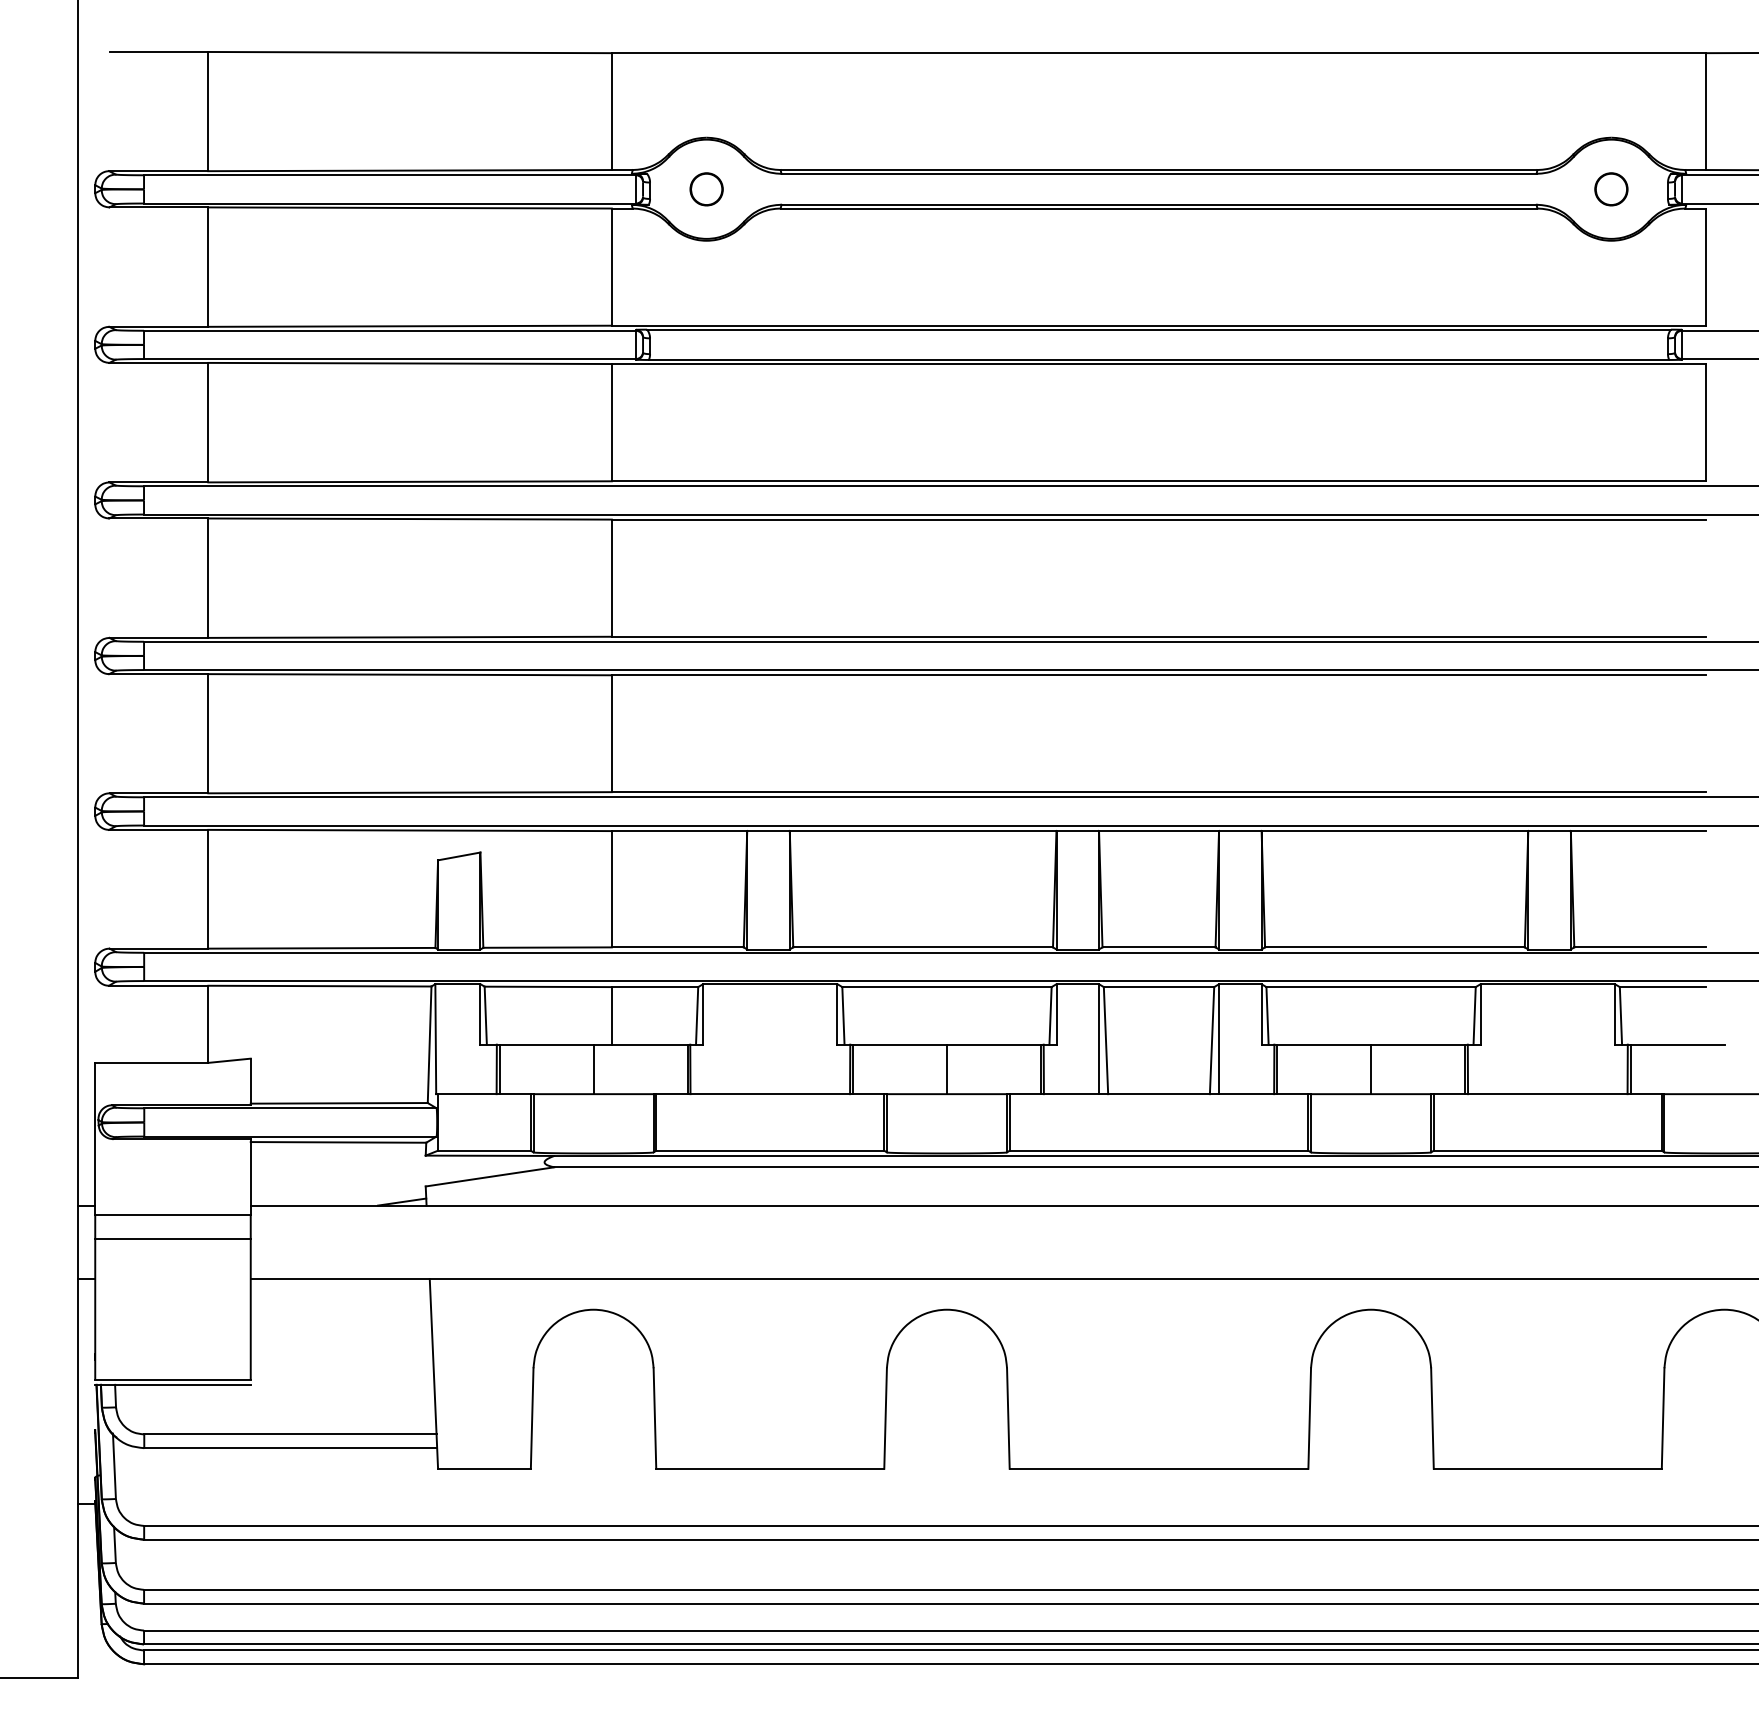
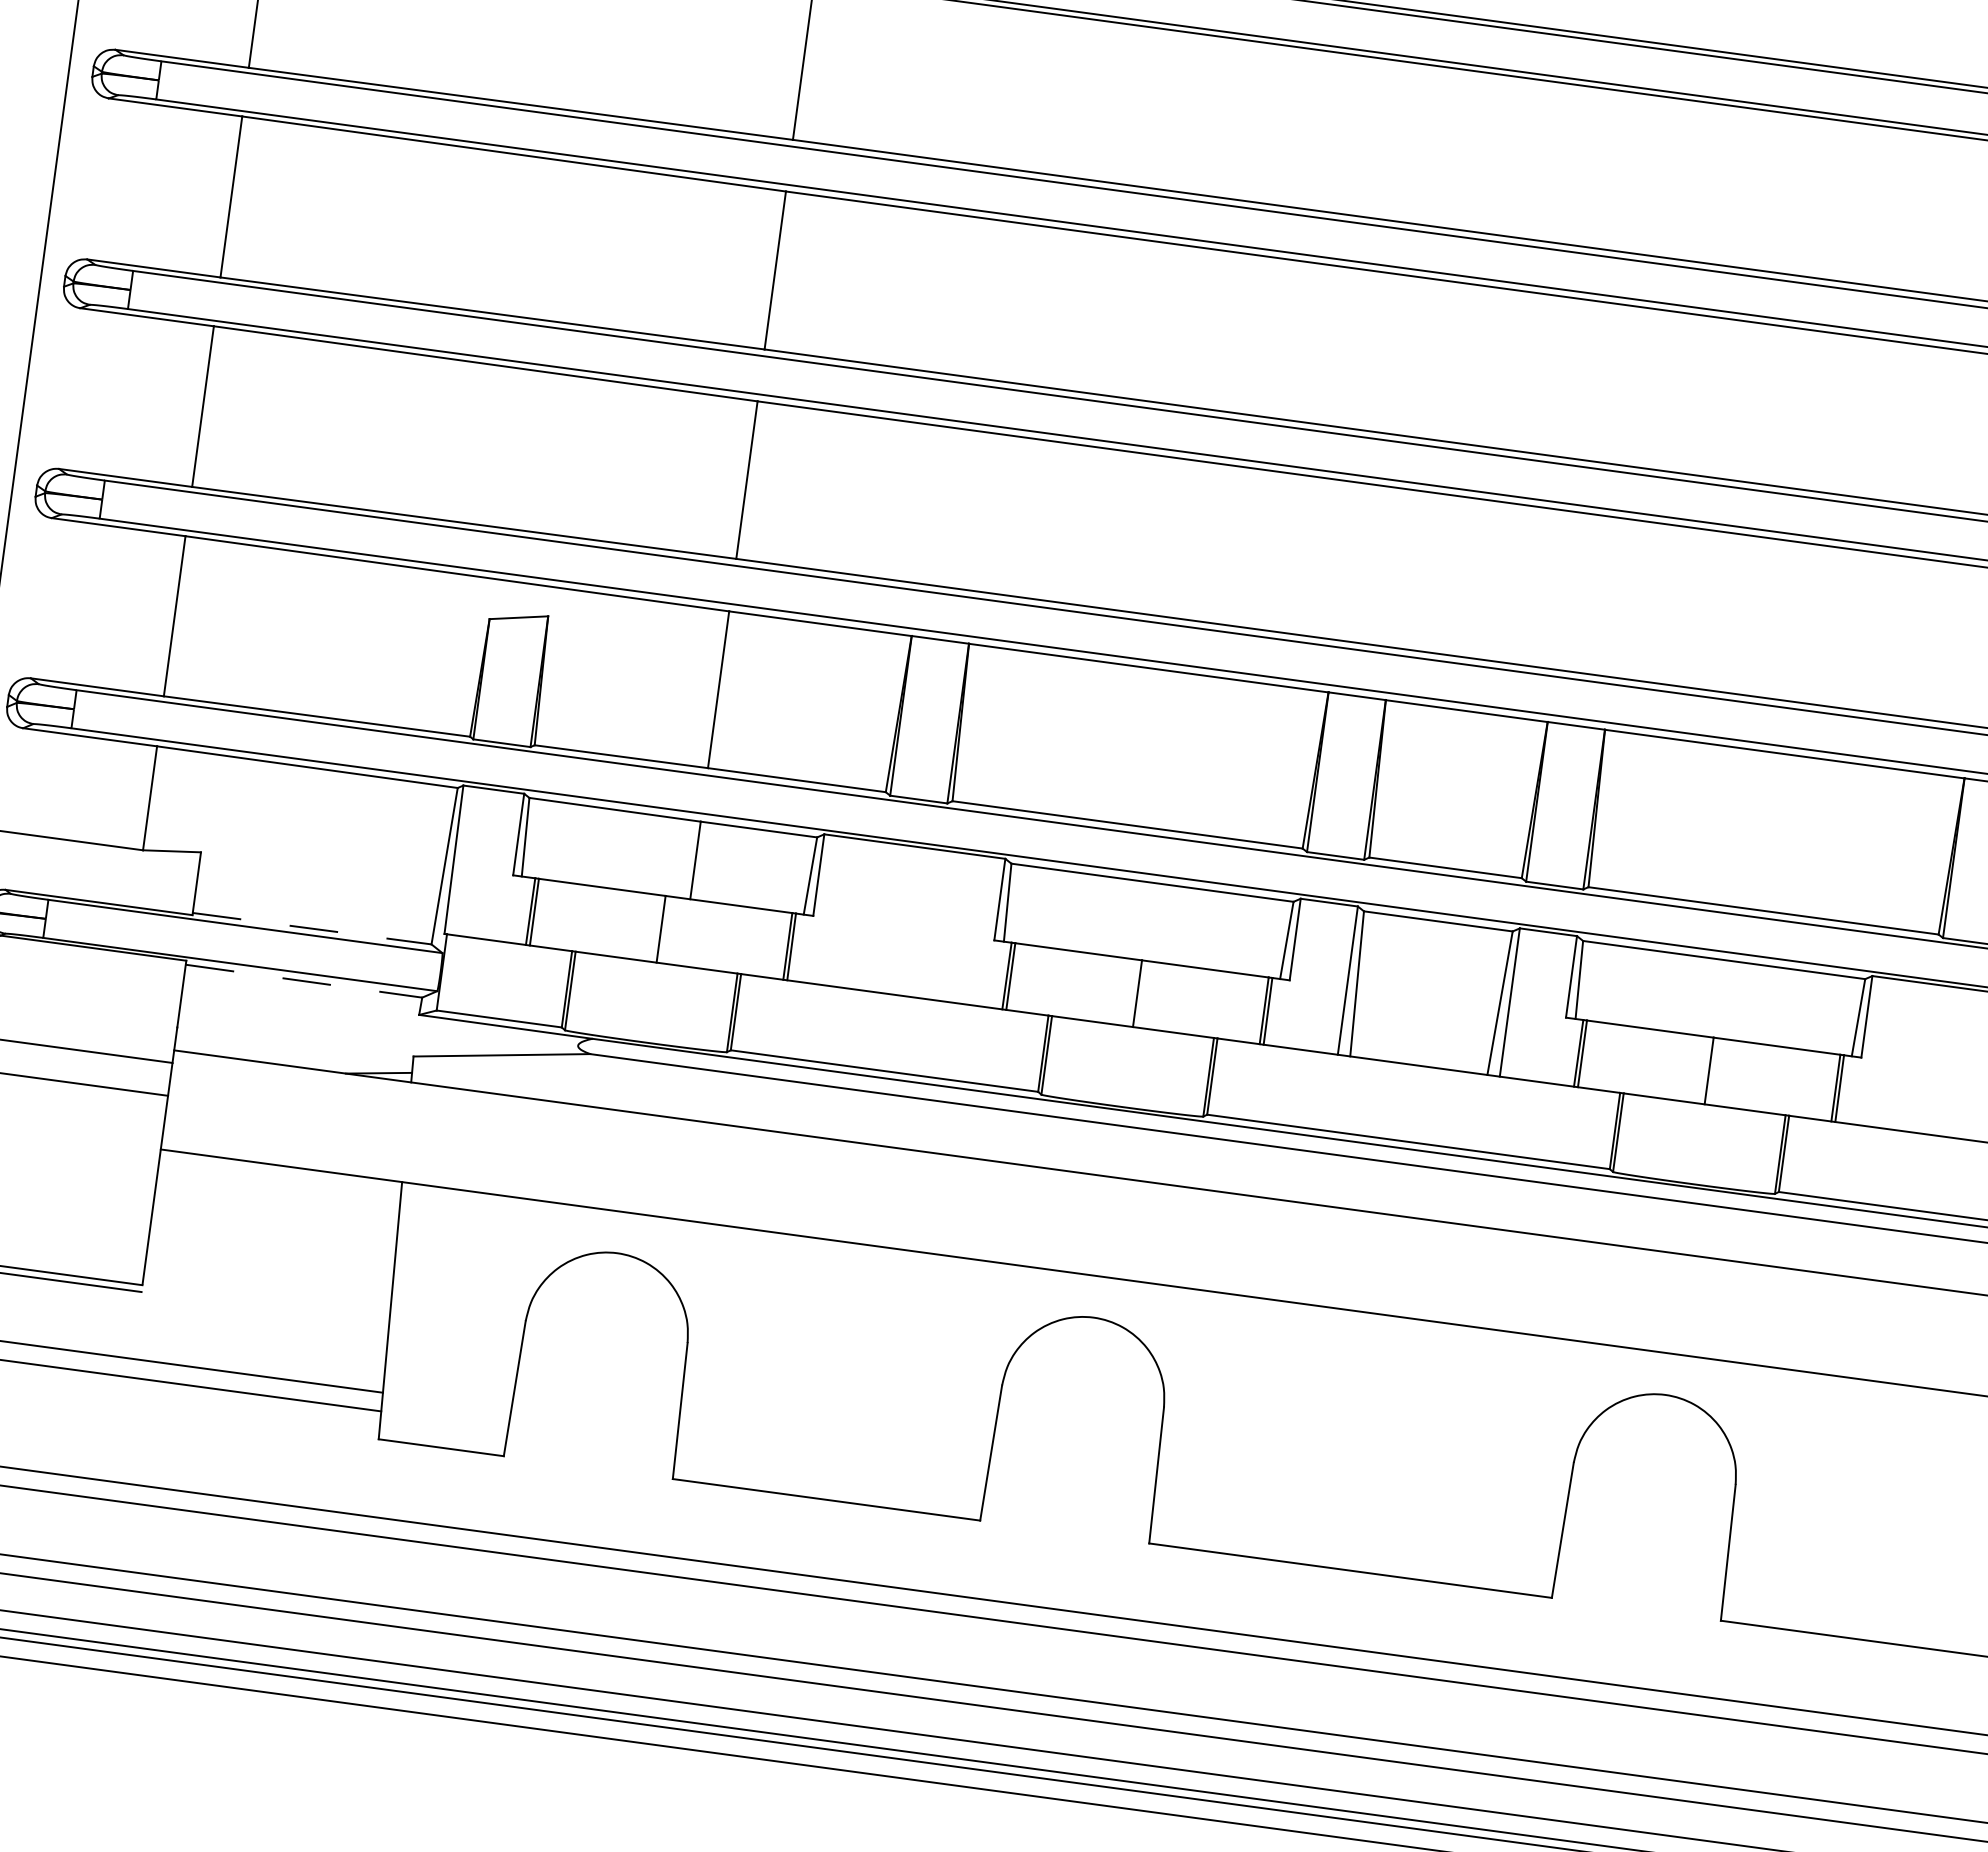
line: (339, 1103) -> (312, 928), solid -> dashed
line: (338, 1142) -> (303, 981), solid -> dashed

